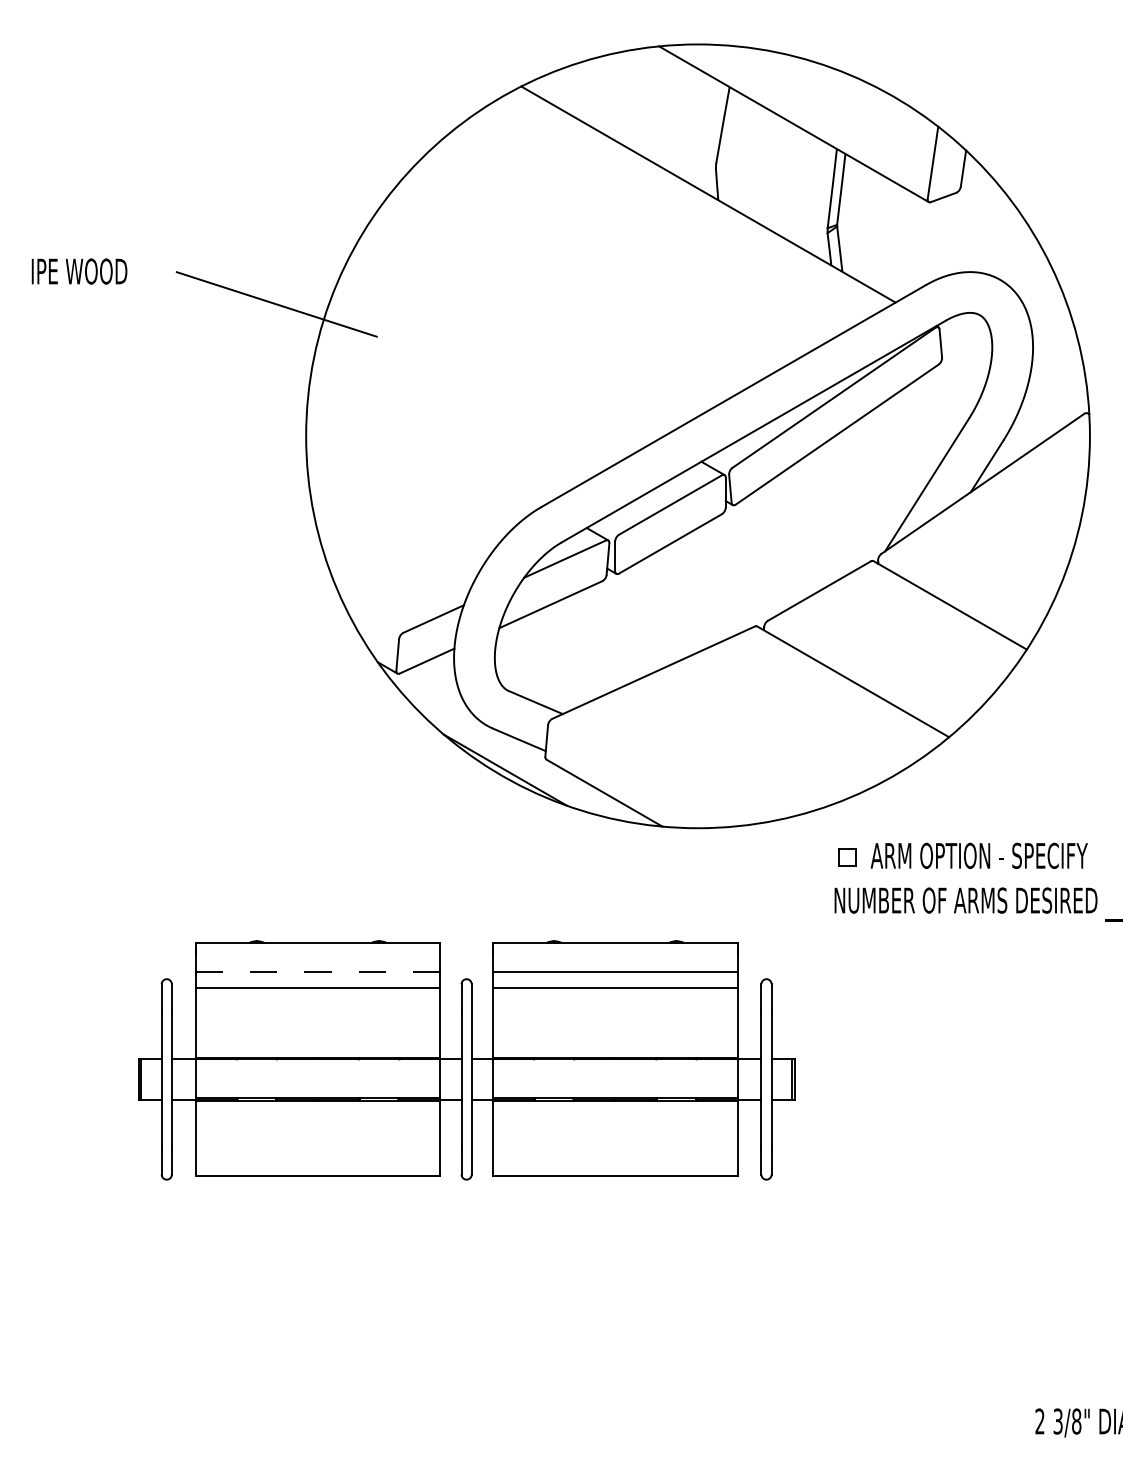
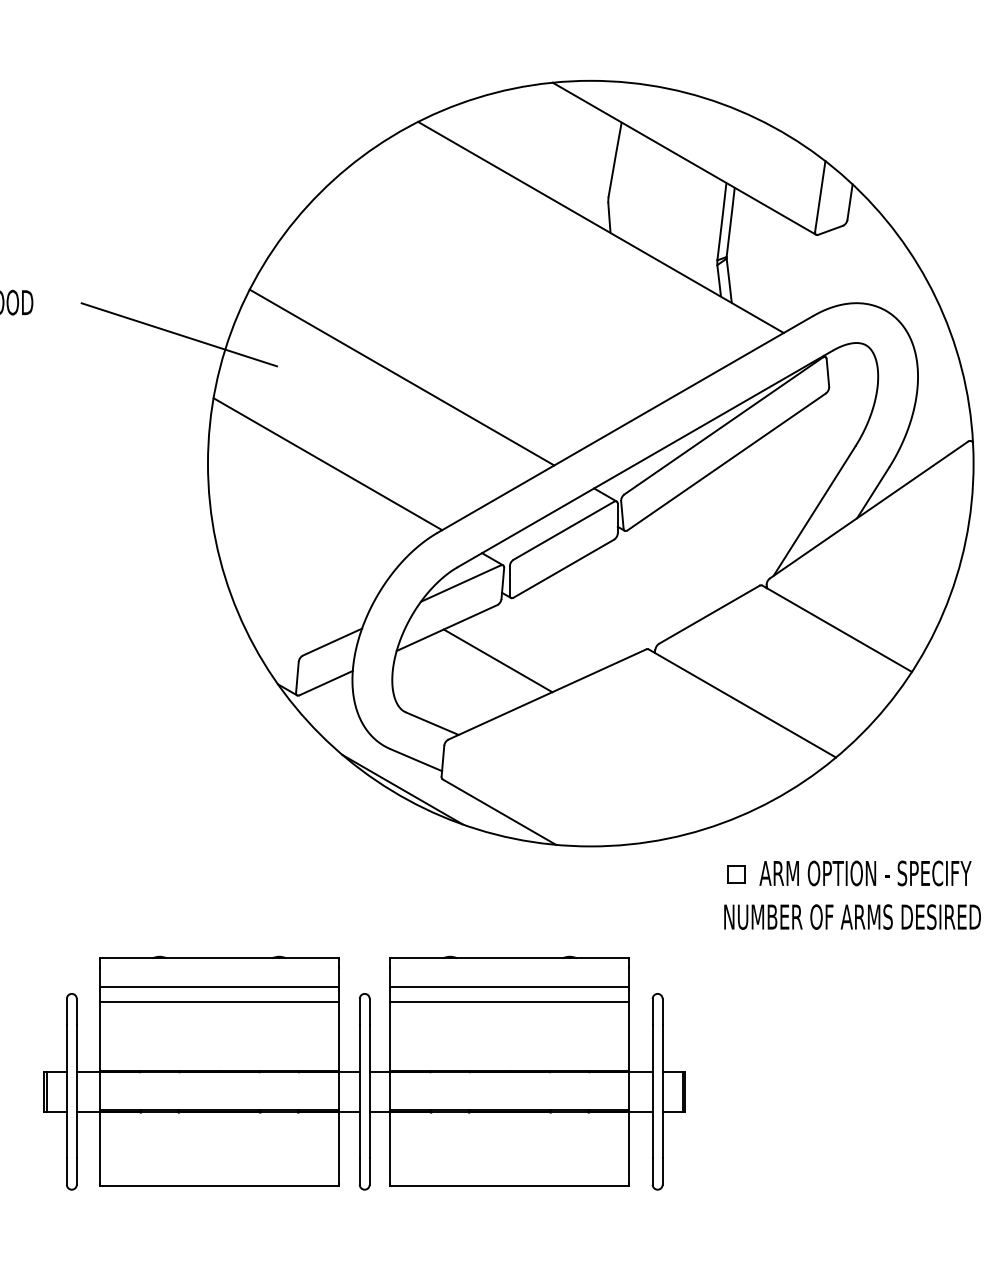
line: (504, 348) -> (401, 377), added
line: (428, 436) -> (327, 463), added
line: (602, 638) -> (497, 661), added
line: (318, 972) -> (220, 987), dashed -> solid

